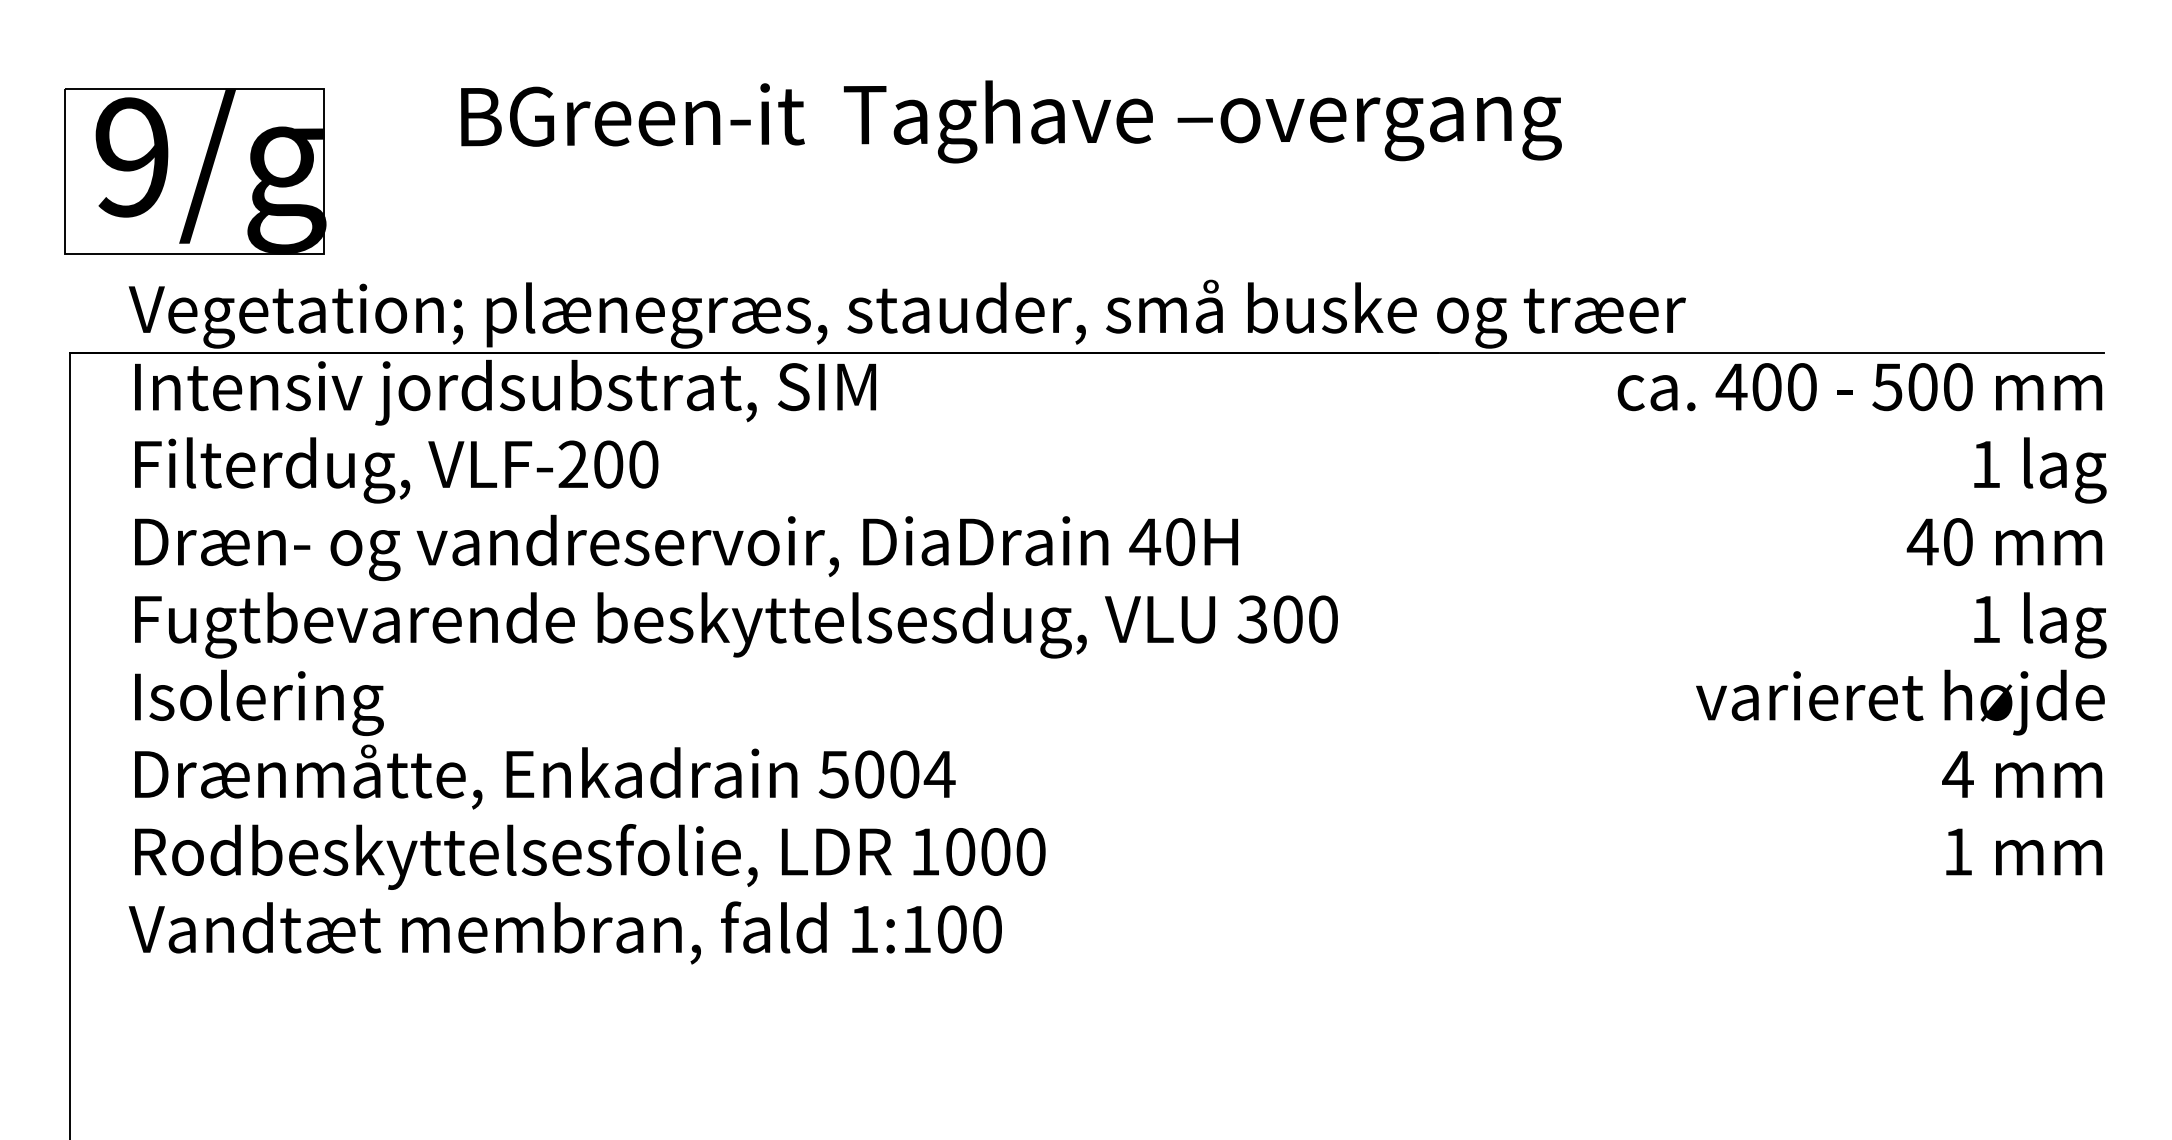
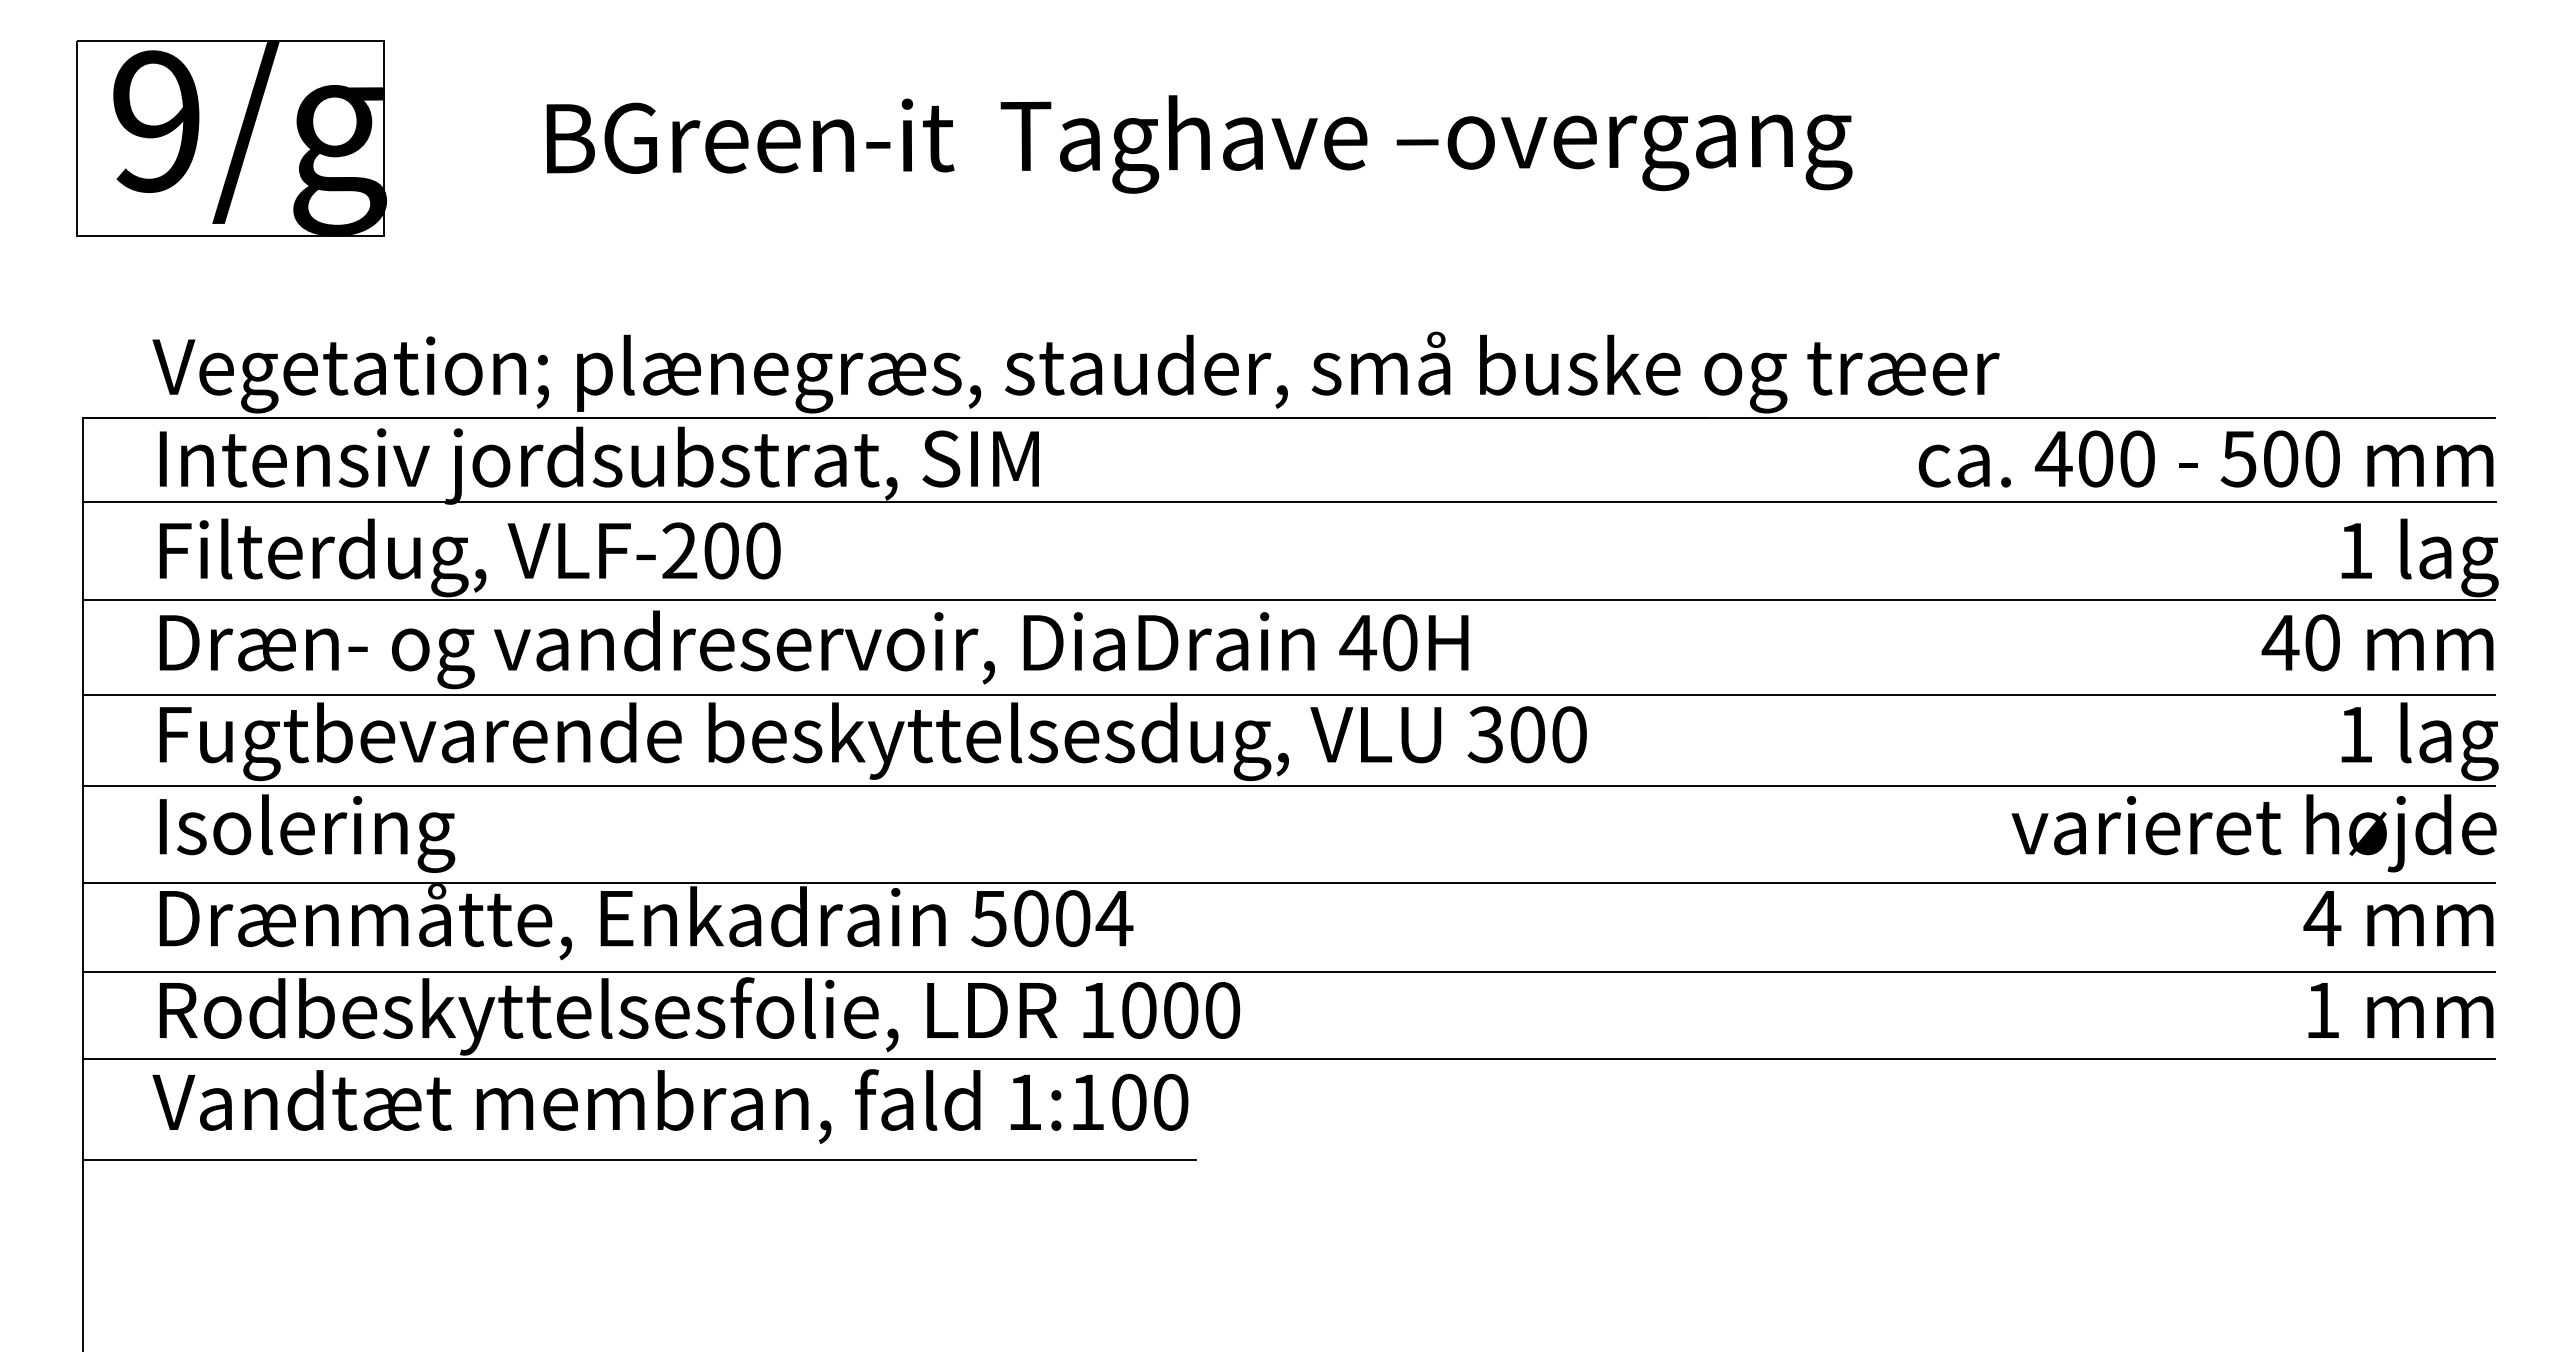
part: (195, 171) -> (231, 138), moved
line: (1087, 422) -> (1289, 501), added
line: (1087, 505) -> (1289, 599), added
line: (1087, 586) -> (1289, 695), added
line: (1087, 663) -> (1289, 786), added
line: (1087, 744) -> (1289, 883), added
line: (1087, 819) -> (1289, 971), added
line: (1087, 892) -> (1289, 1058), added
line: (539, 978) -> (639, 1160), added

